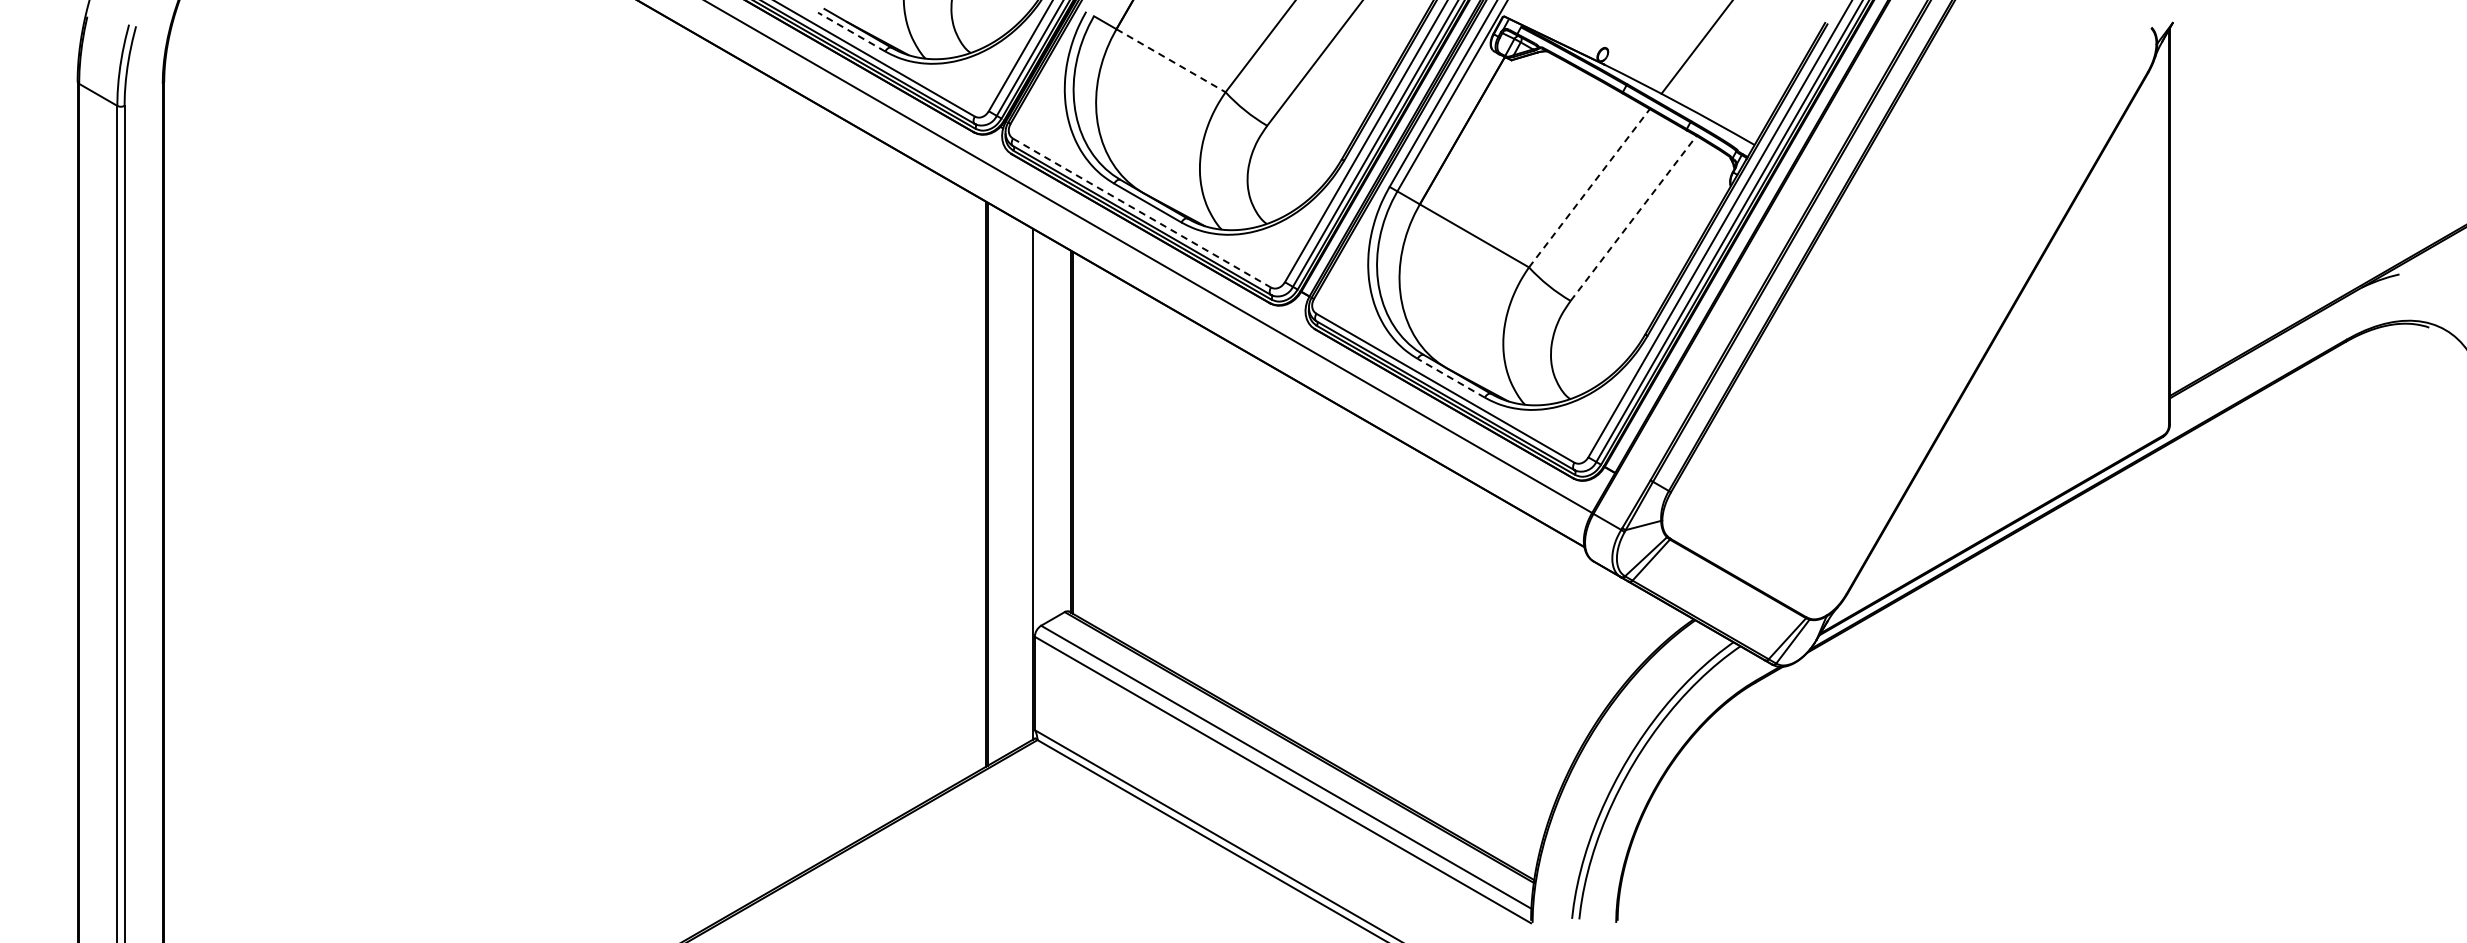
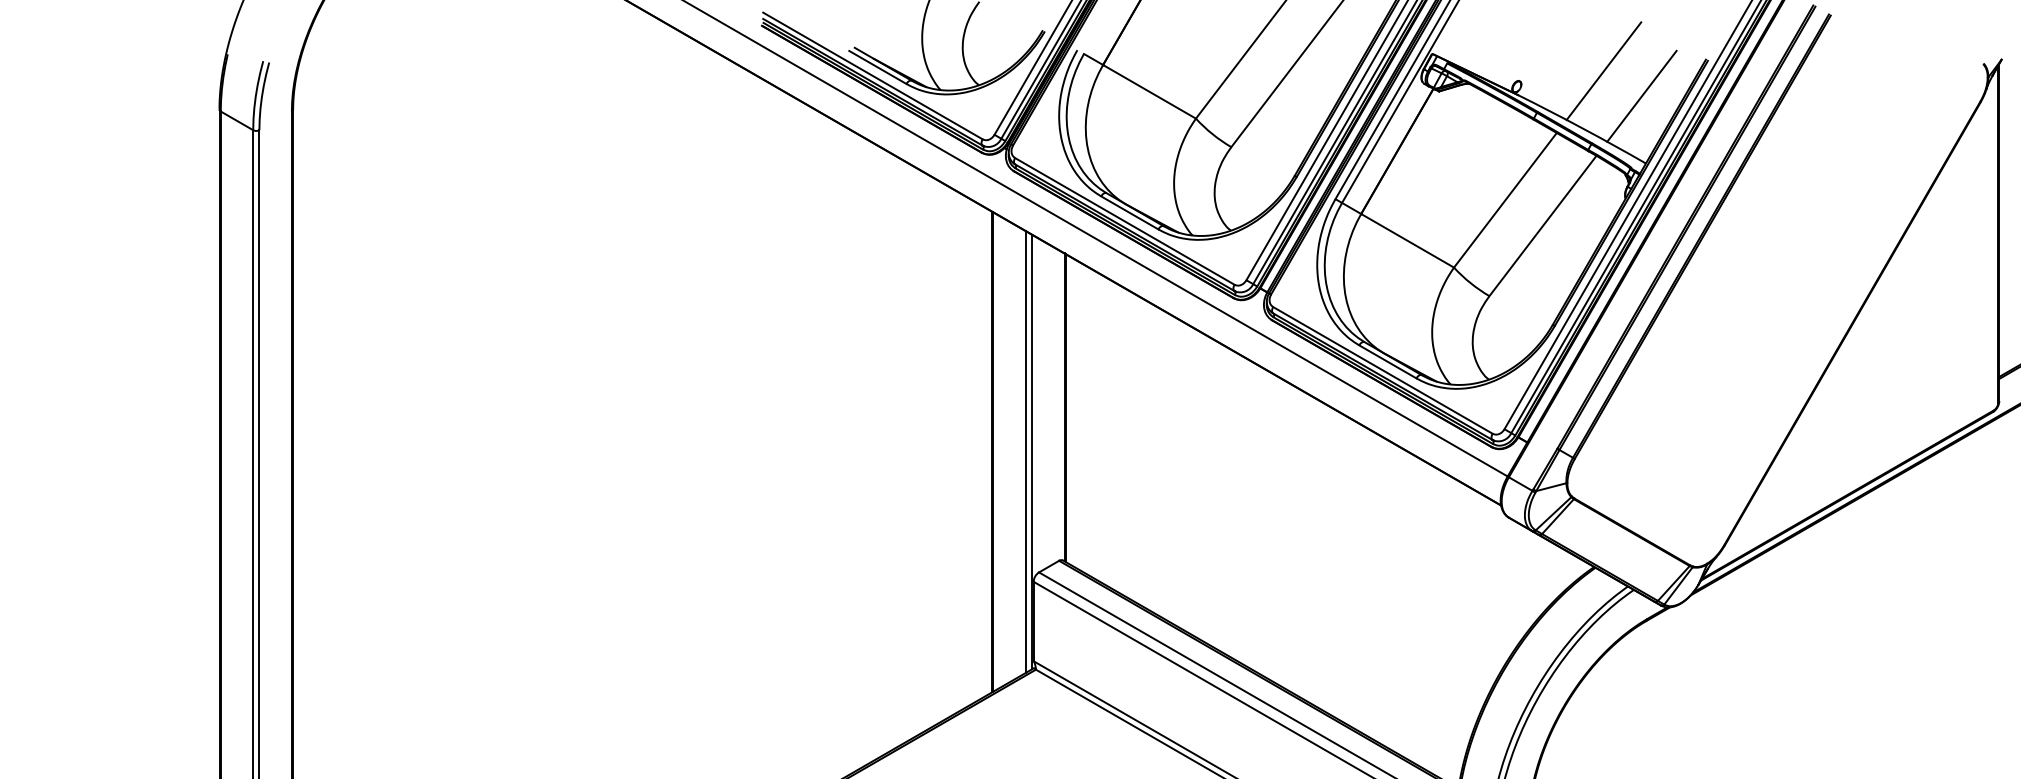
line: (851, 32) -> (877, 67), dashed -> solid
line: (1171, 60) -> (1149, 91), dashed -> solid
line: (1749, 65) -> (1641, 95), added
line: (1589, 188) -> (1505, 200), dashed -> solid
line: (1142, 213) -> (1125, 221), dashed -> solid
line: (1633, 218) -> (1542, 226), dashed -> solid
line: (1451, 378) -> (1388, 362), dashed -> solid
line: (1025, 483) -> (1025, 451), added

